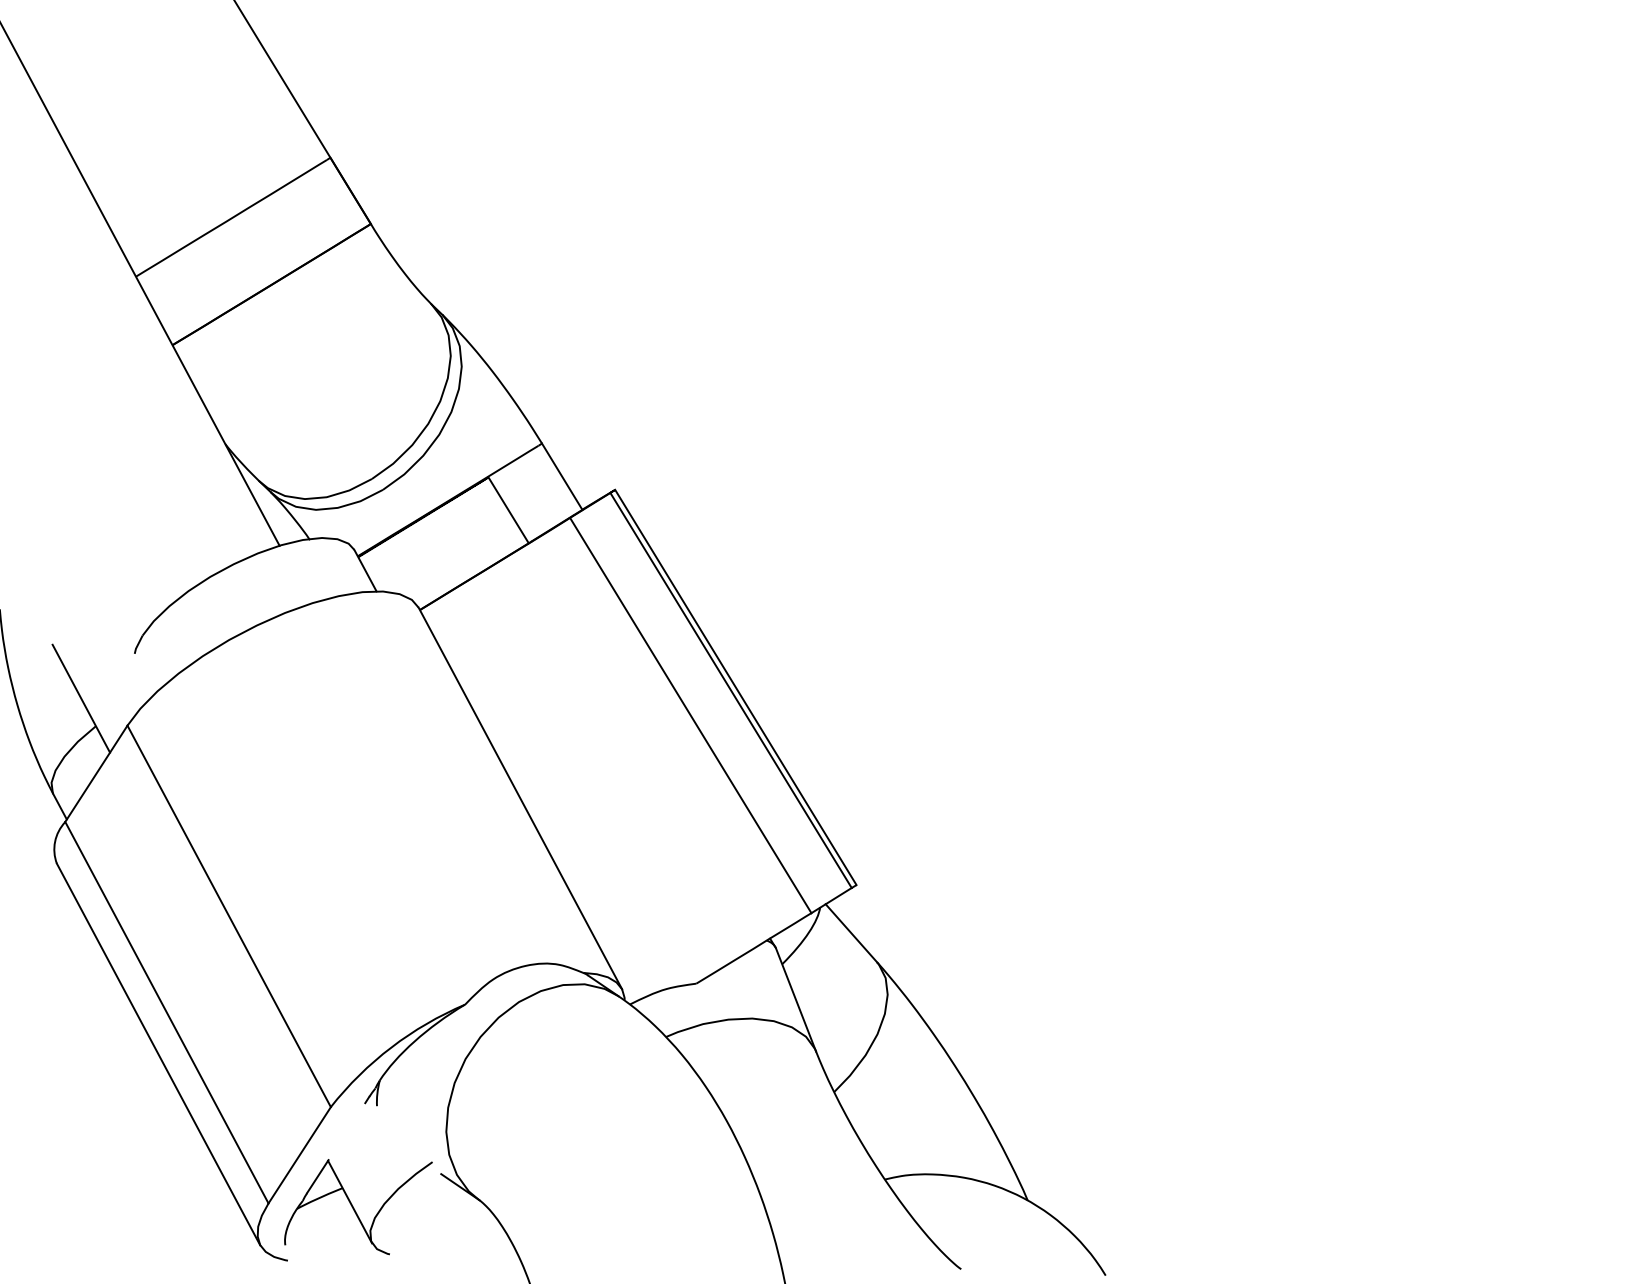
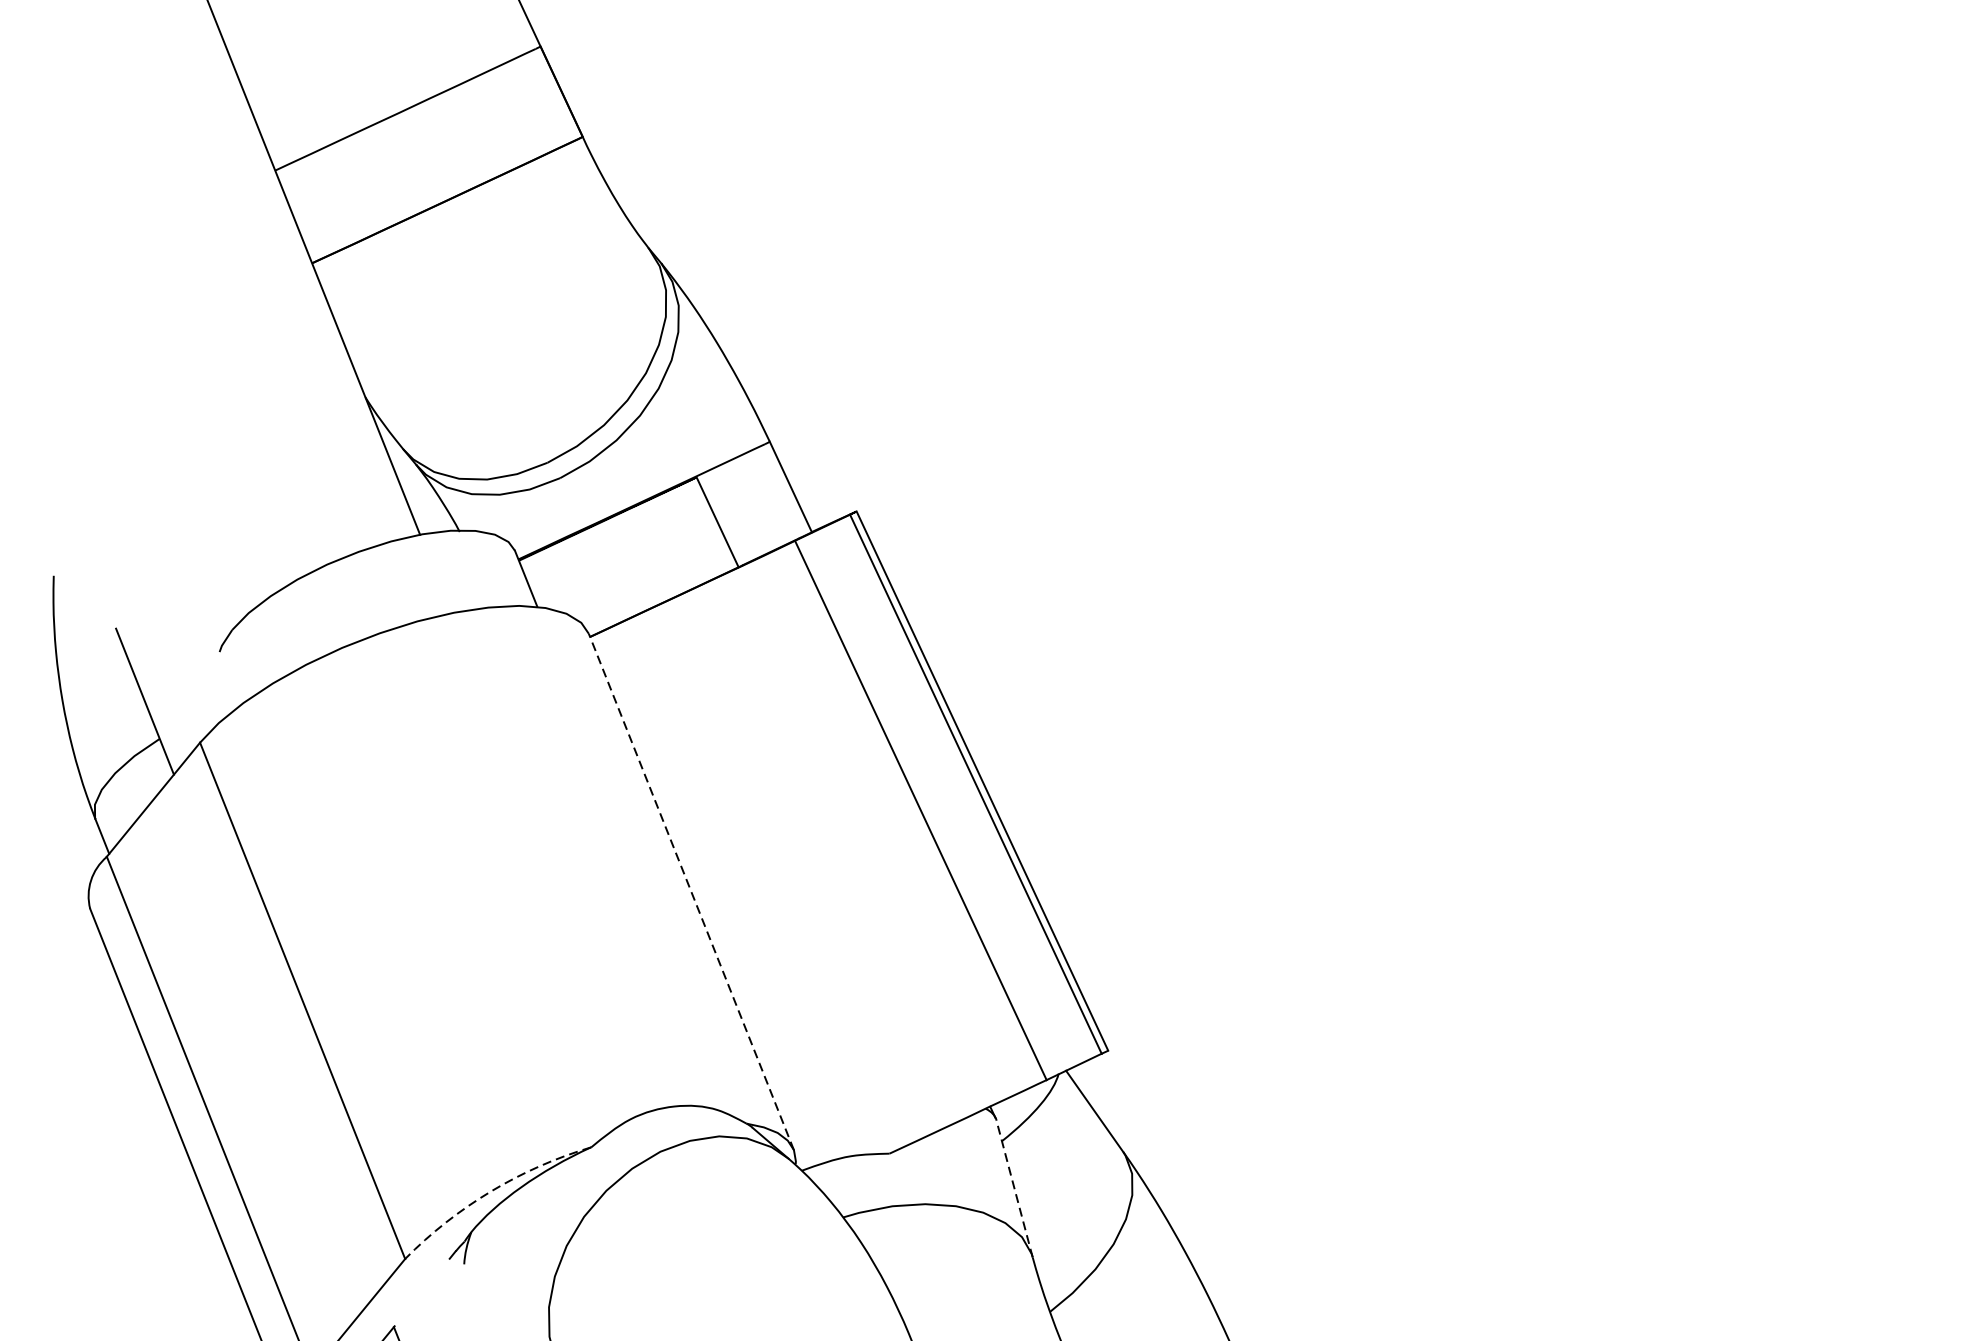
line: (520, 798) -> (691, 892), solid -> dashed
line: (795, 999) -> (1013, 1188), solid -> dashed
arc: (391, 1047) -> (491, 1191), solid -> dashed

